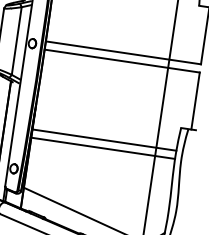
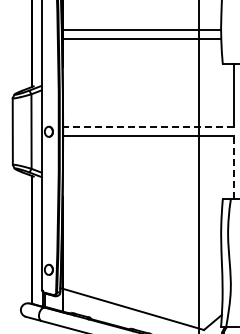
line: (123, 53) -> (148, 127), solid -> dashed
line: (195, 100) -> (234, 167), solid -> dashed
line: (104, 140) -> (141, 224), removed
line: (102, 148) -> (141, 233), removed

